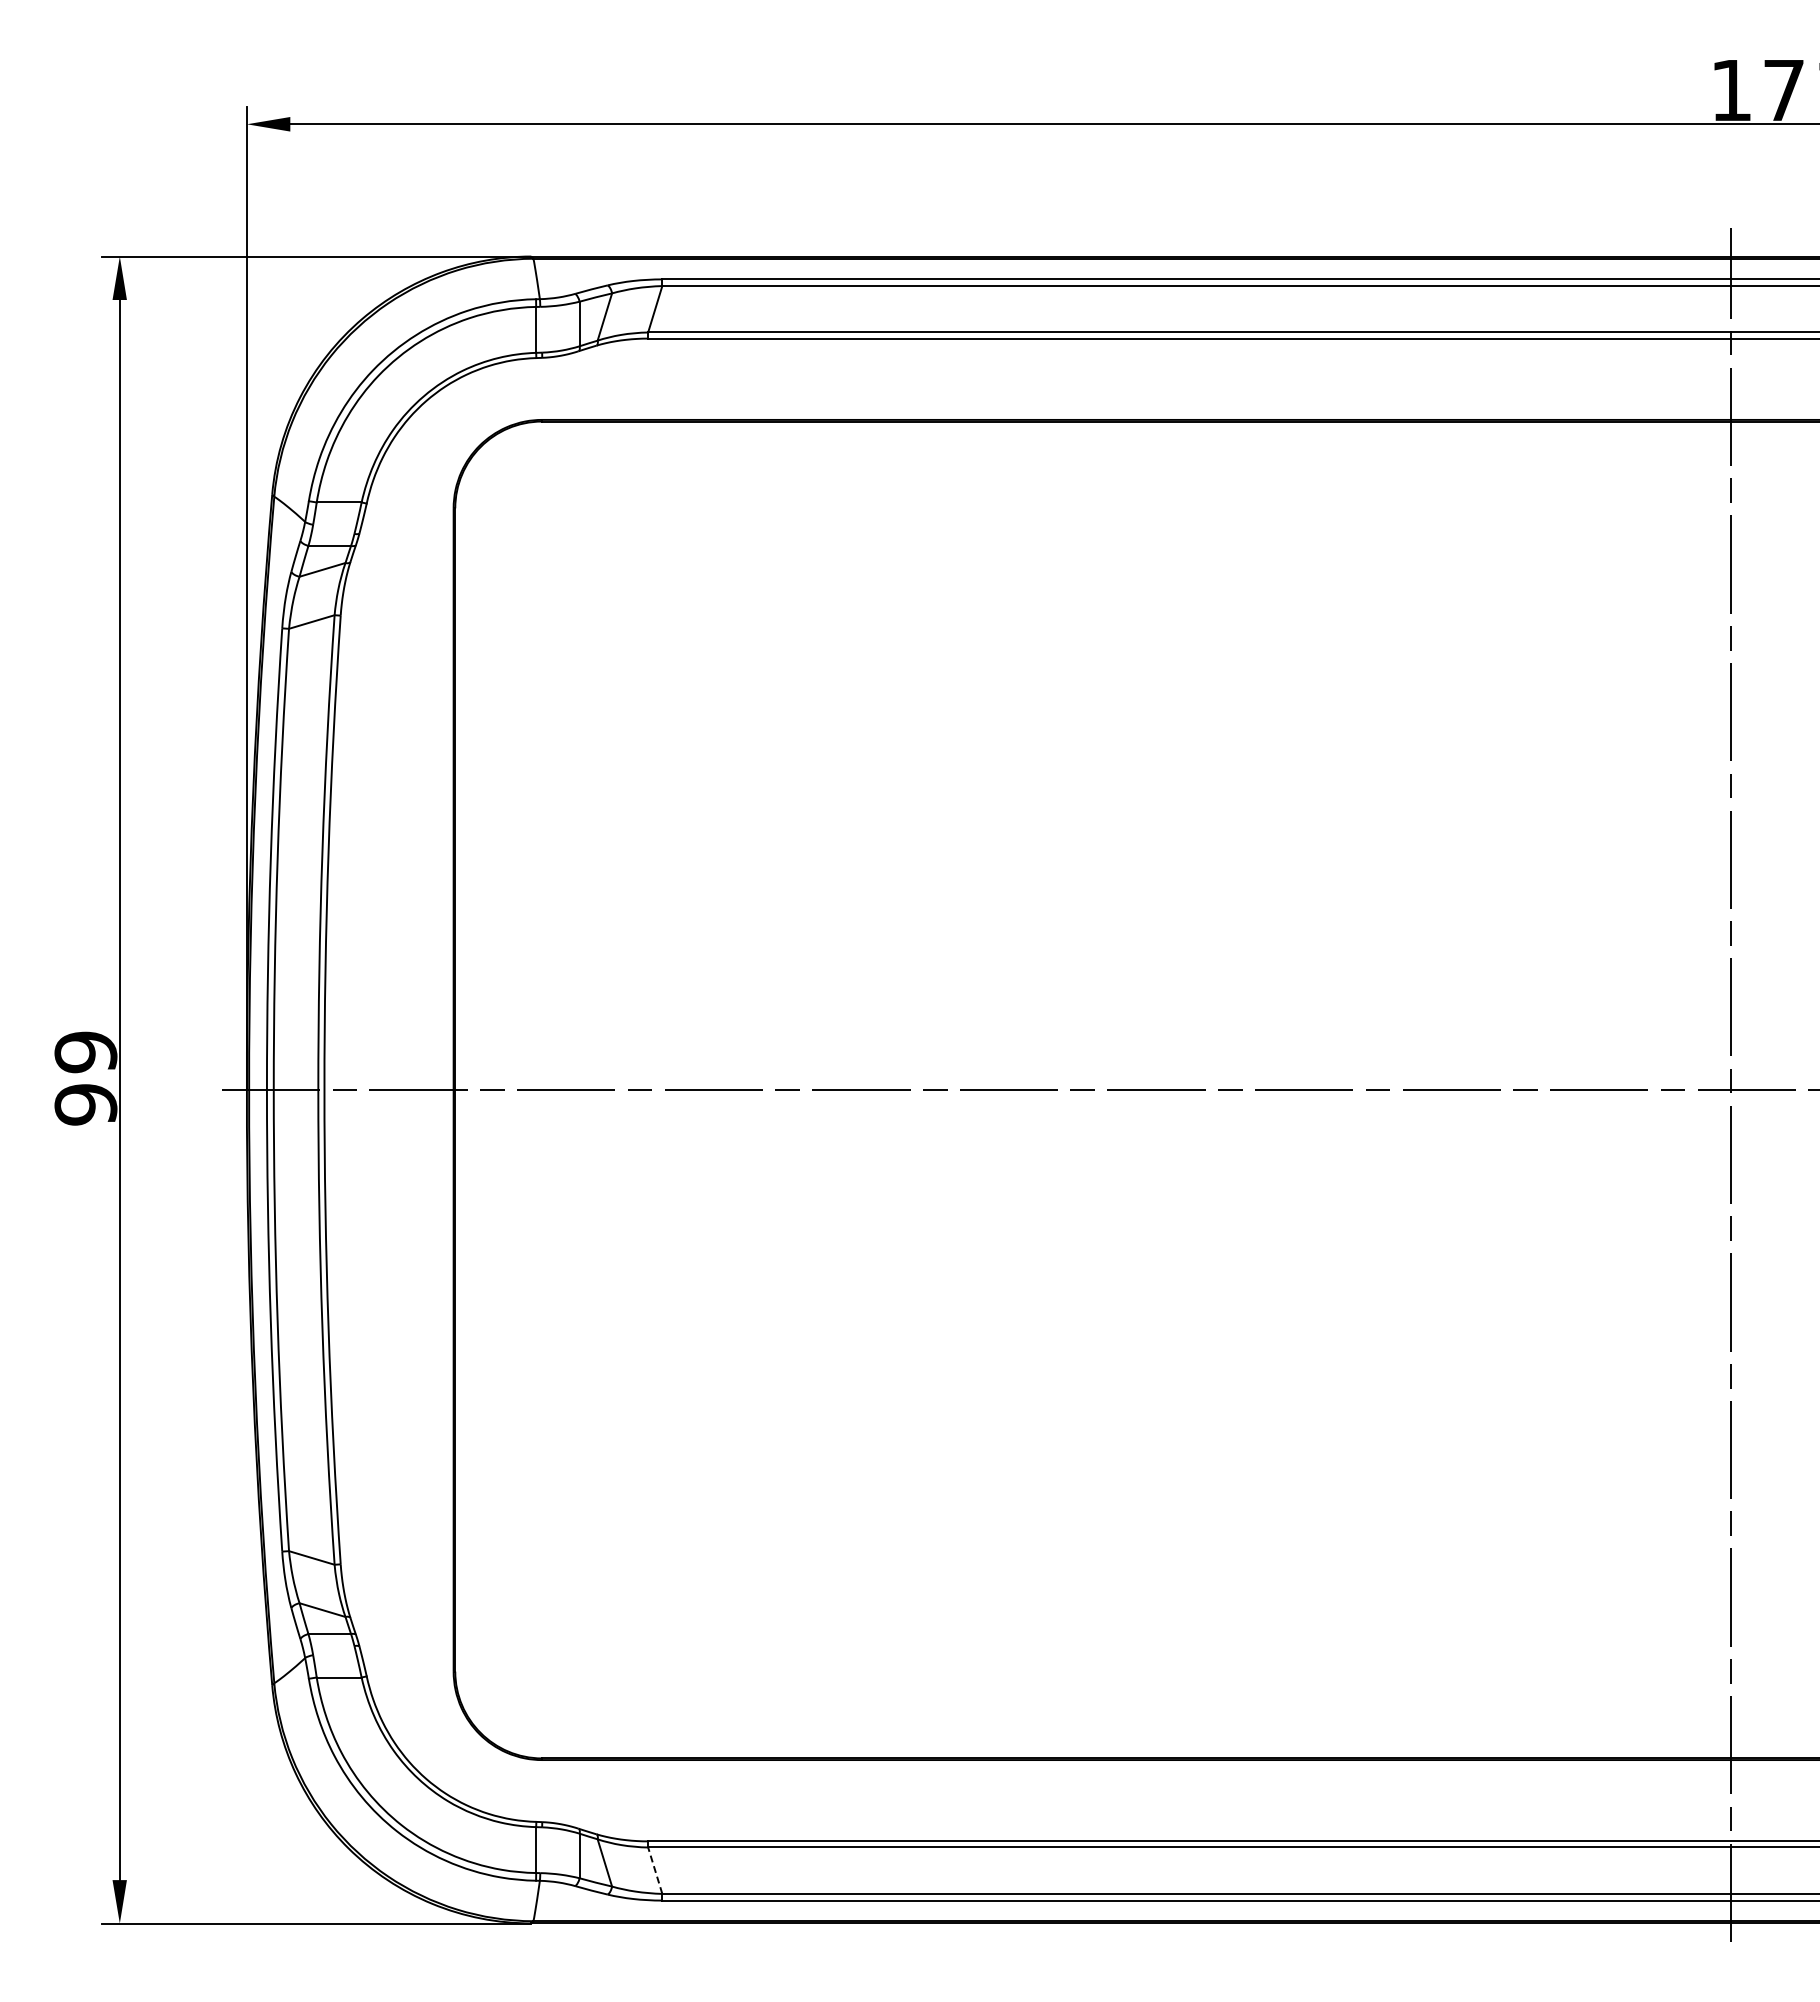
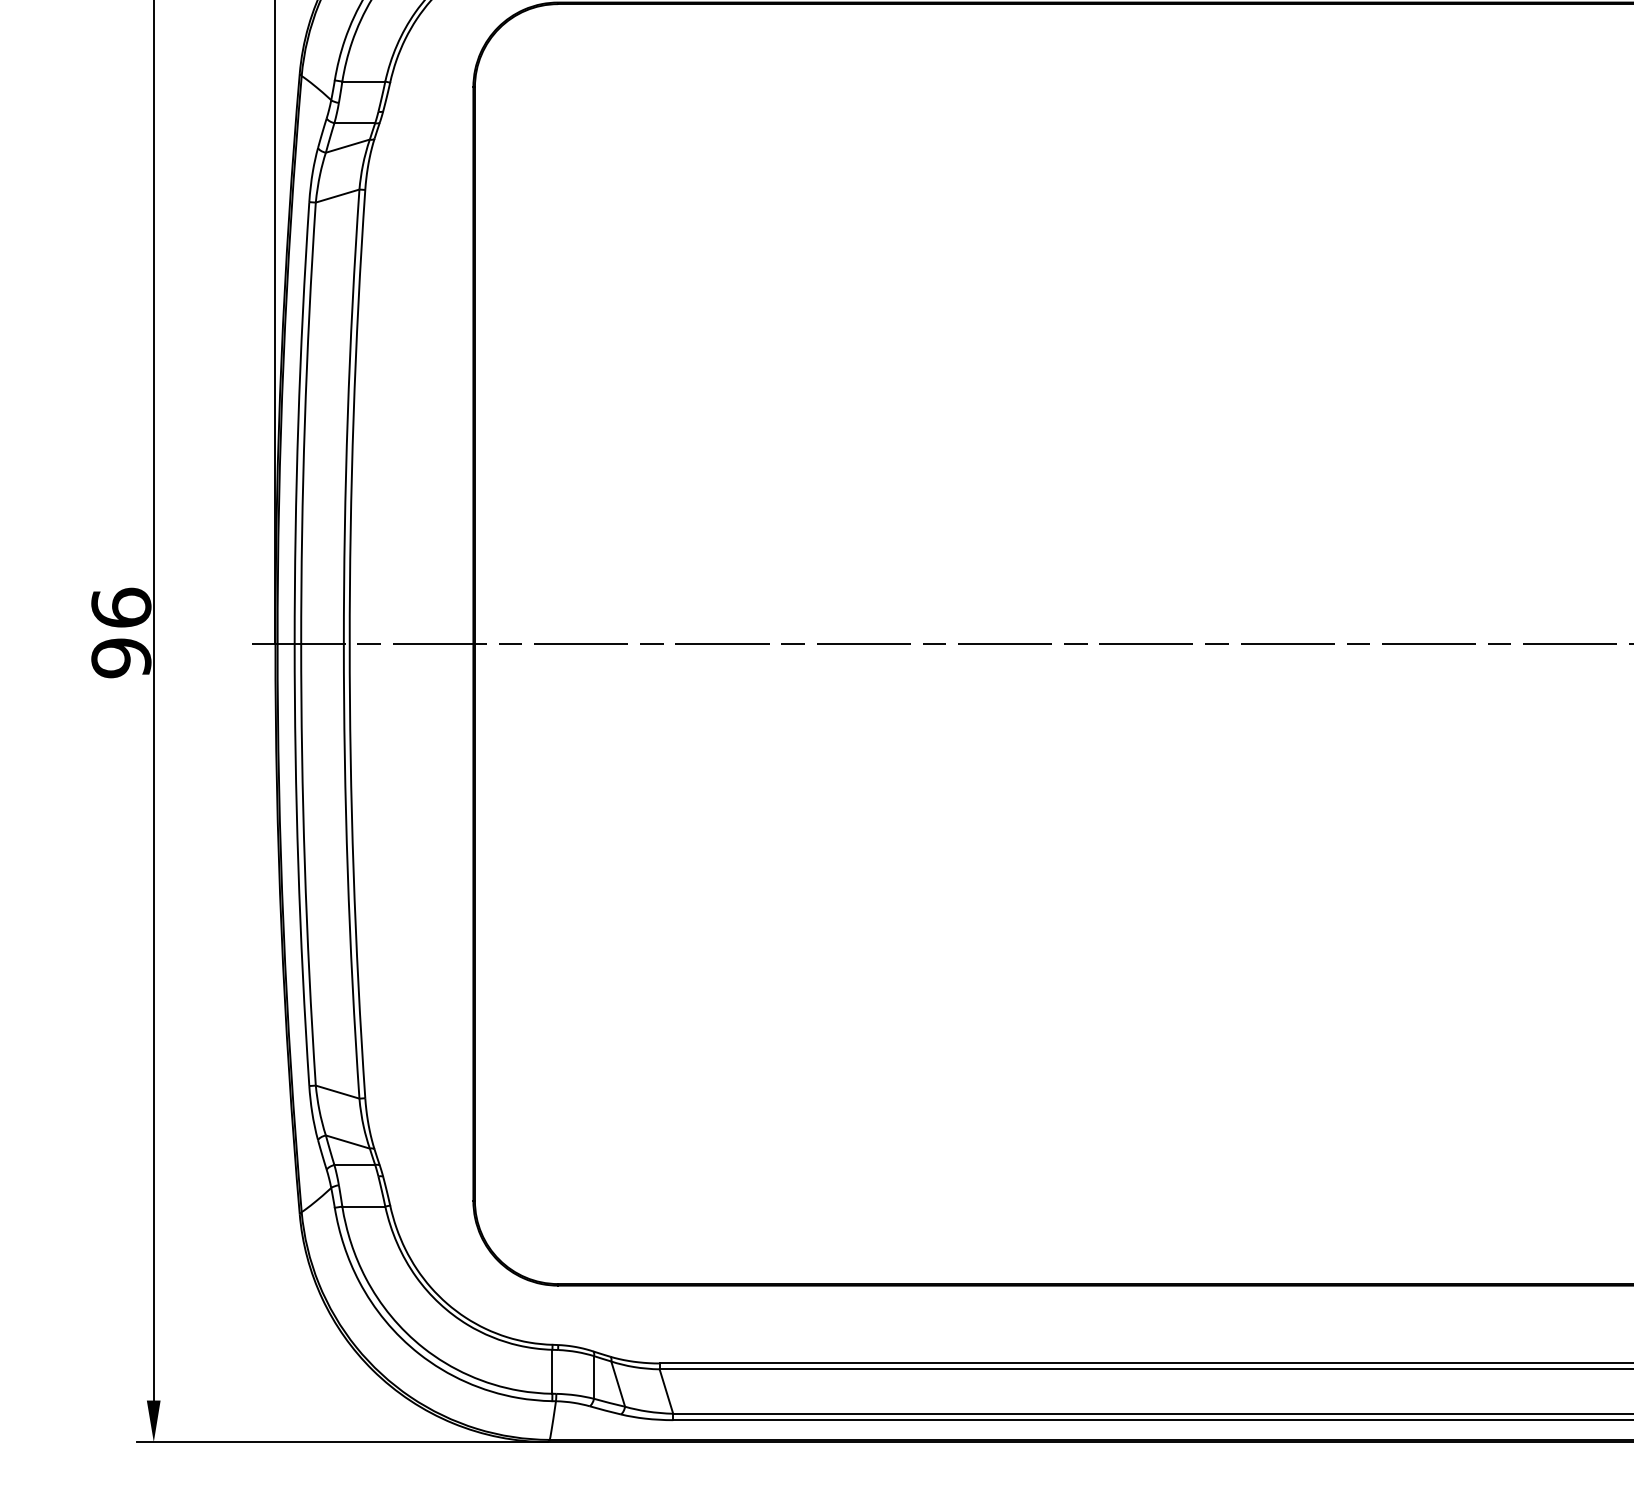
text: (85, 1052) -> (120, 608), 99 -> 96
line: (655, 1870) -> (666, 1391), dashed -> solid

